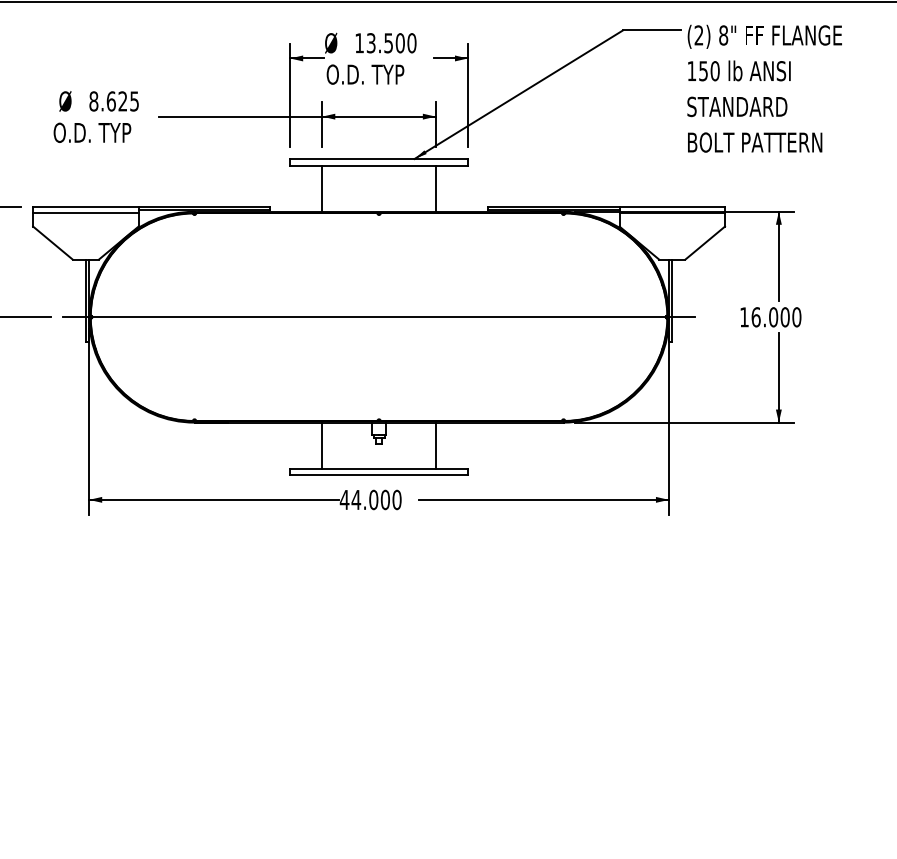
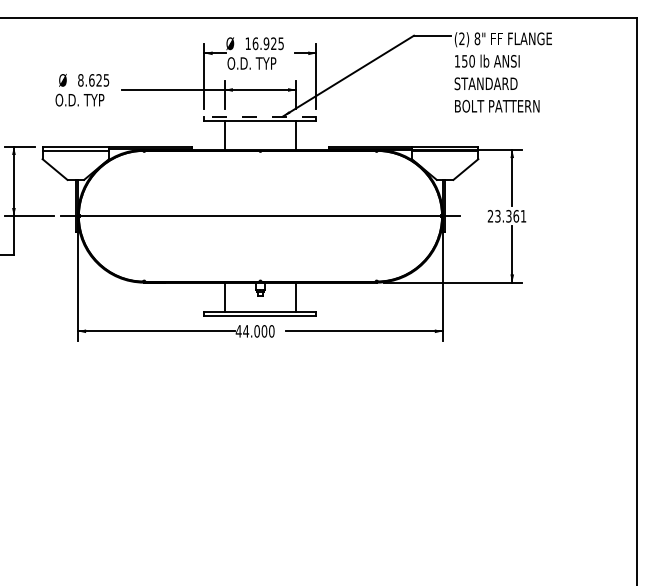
text: (391, 42) -> (268, 43), 13.500 -> 16.925
line: (377, 158) -> (259, 116), solid -> dashed
text: (769, 317) -> (506, 216), 16.000 -> 23.361

